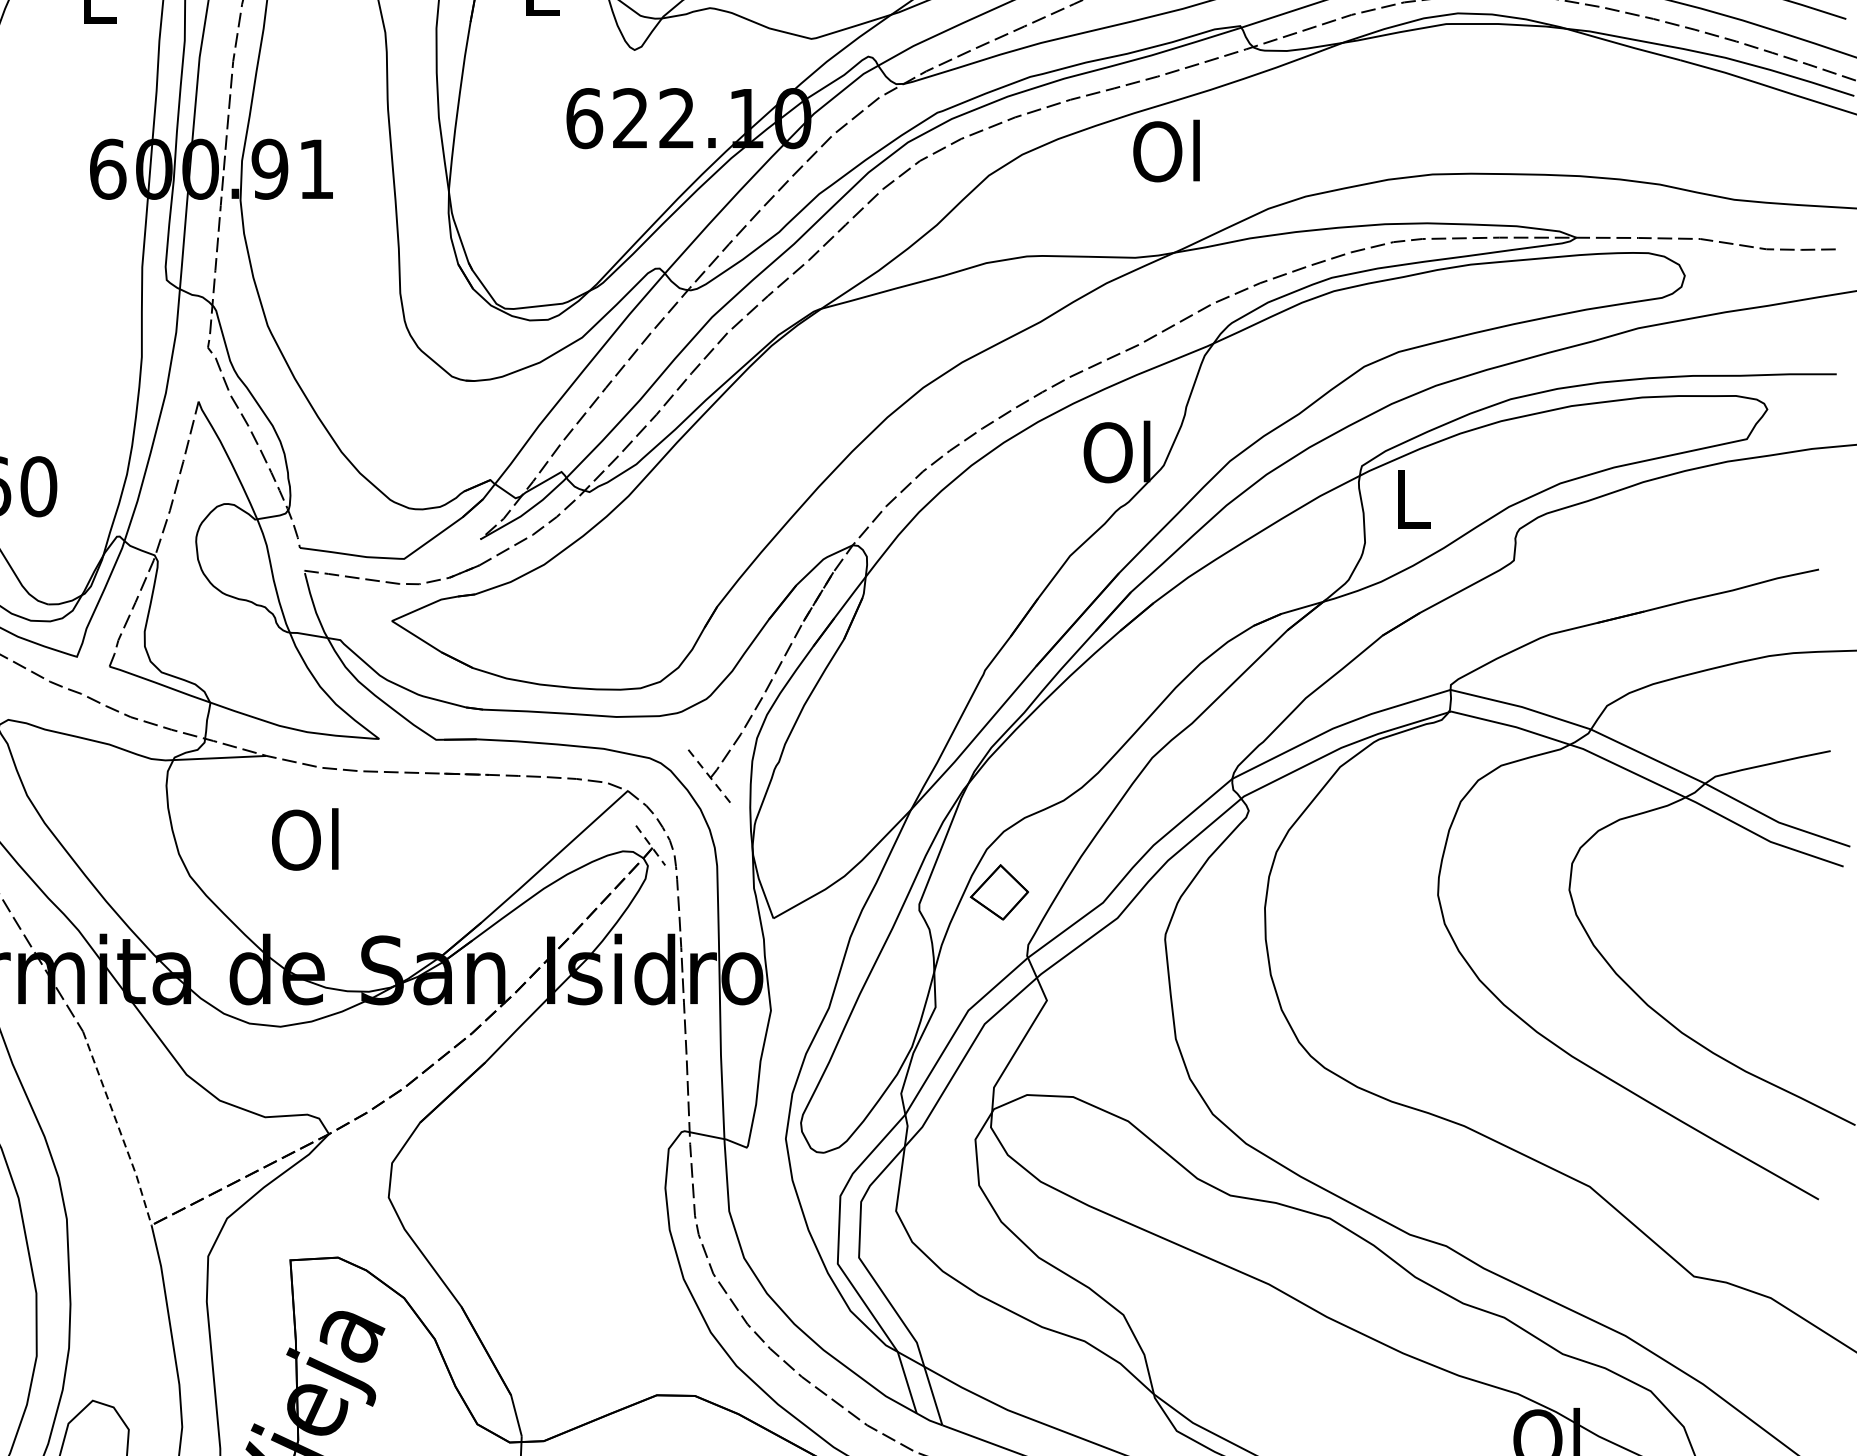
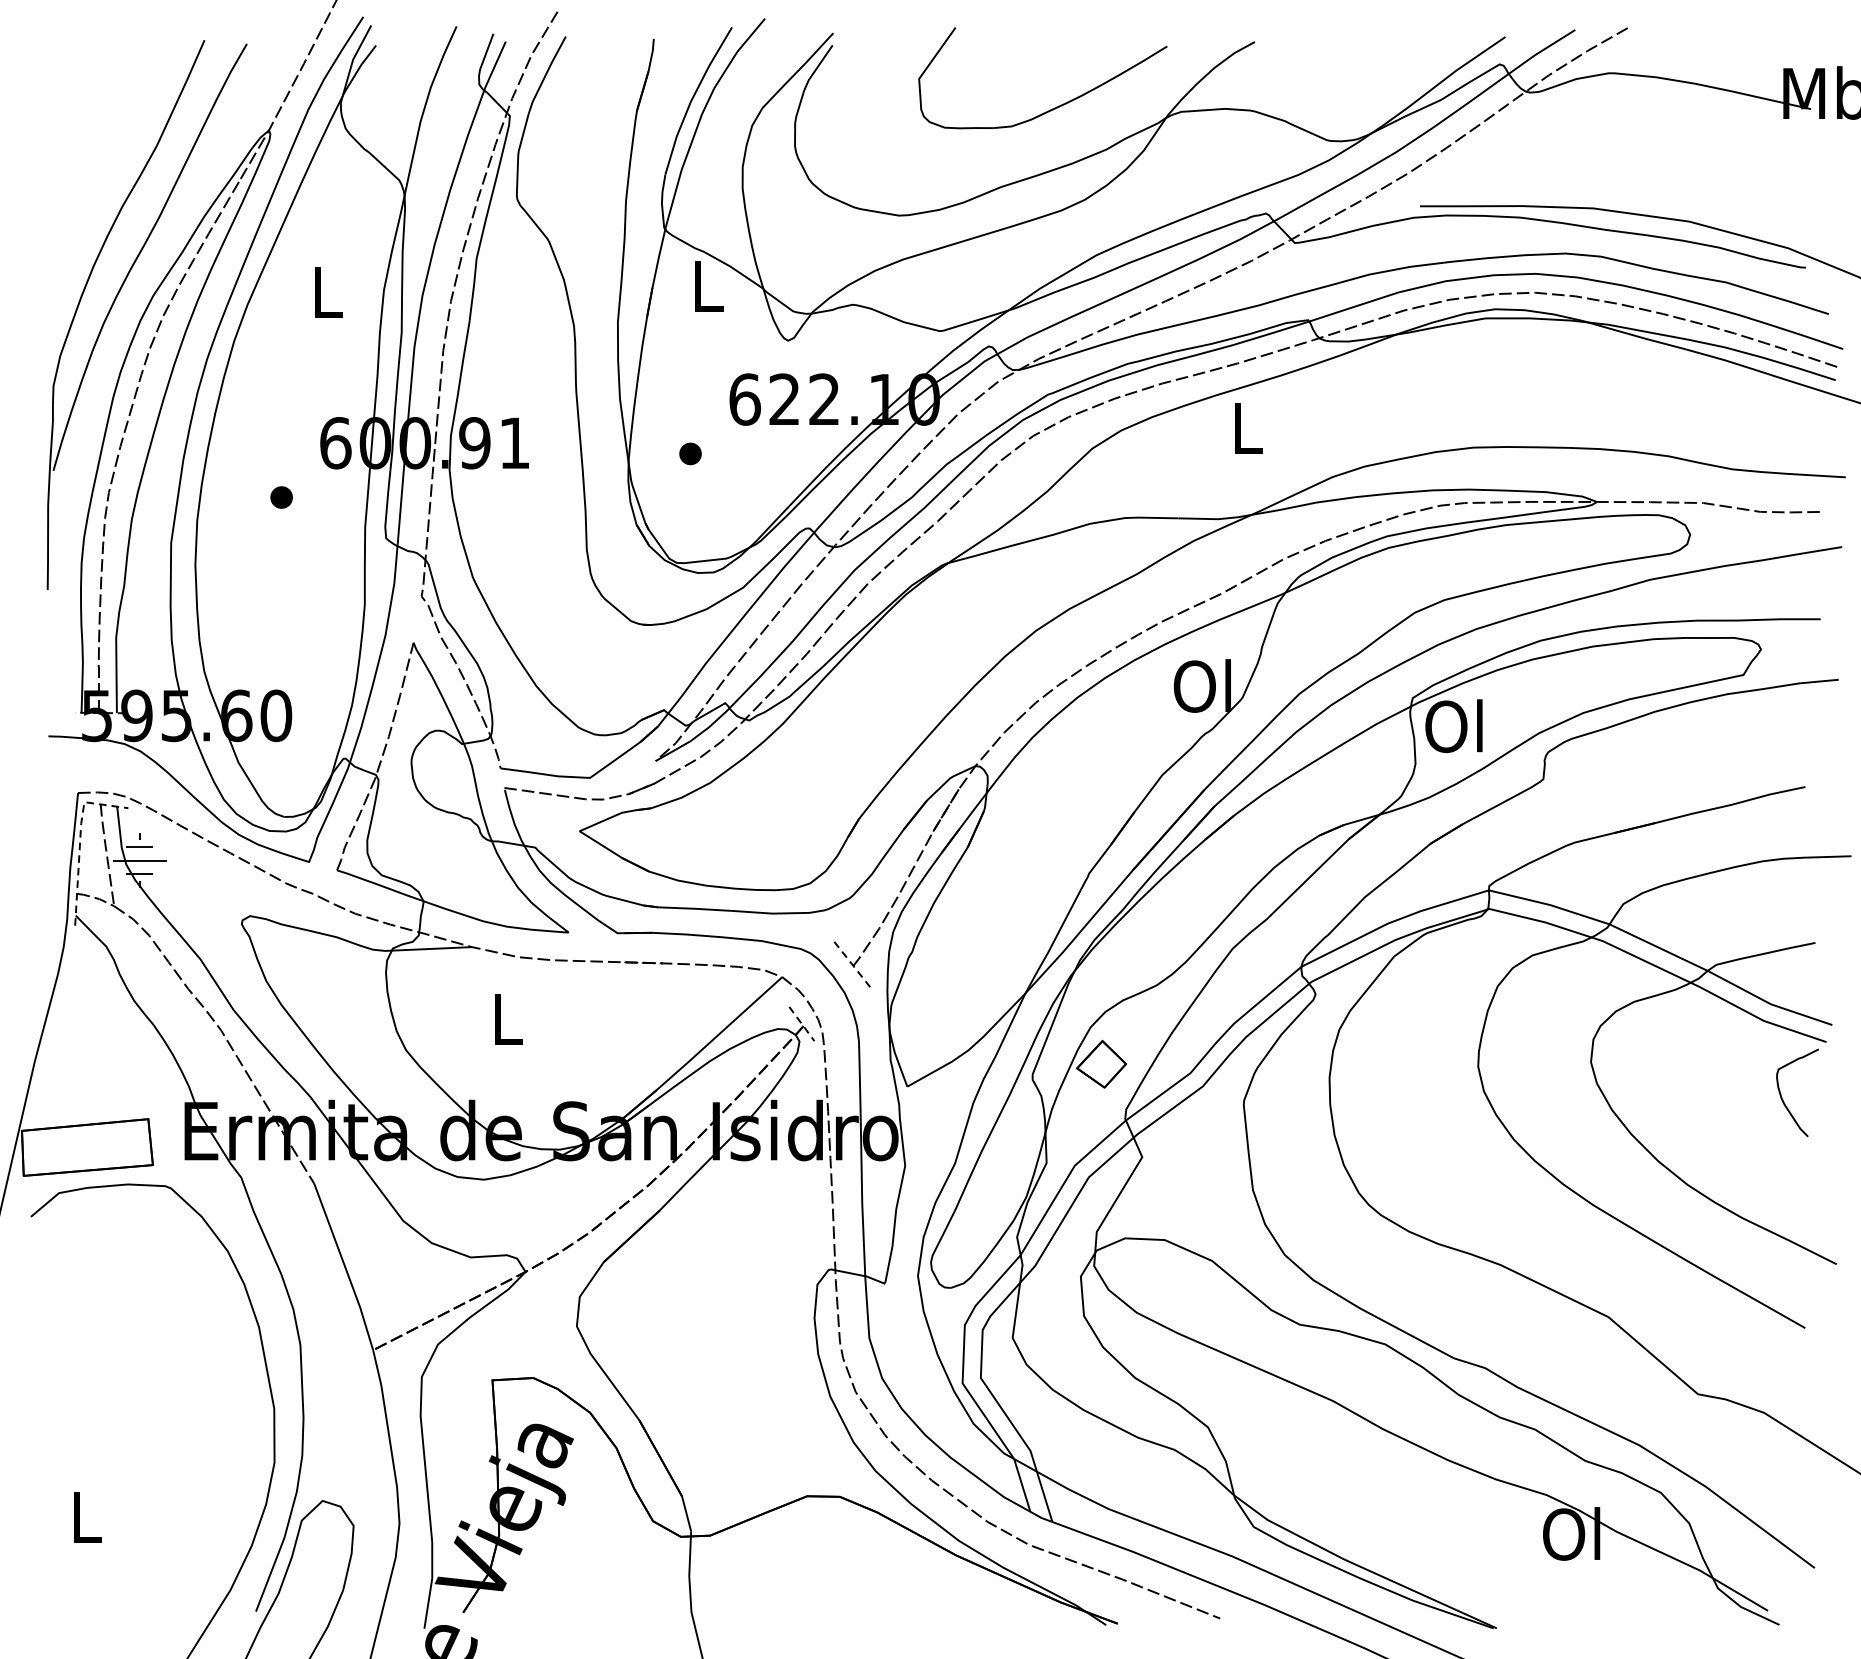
text: (1165, 151) -> (1244, 427), Ol -> L
part: (521, 181) -> (690, 453), added
part: (44, 232) -> (281, 497), added
text: (1409, 499) -> (1453, 726), L -> Ol
text: (304, 839) -> (504, 1018), Ol -> L
curve: (1793, 933) -> (1783, 1099), added
line: (119, 1128) -> (345, 1267), dashed -> solid

